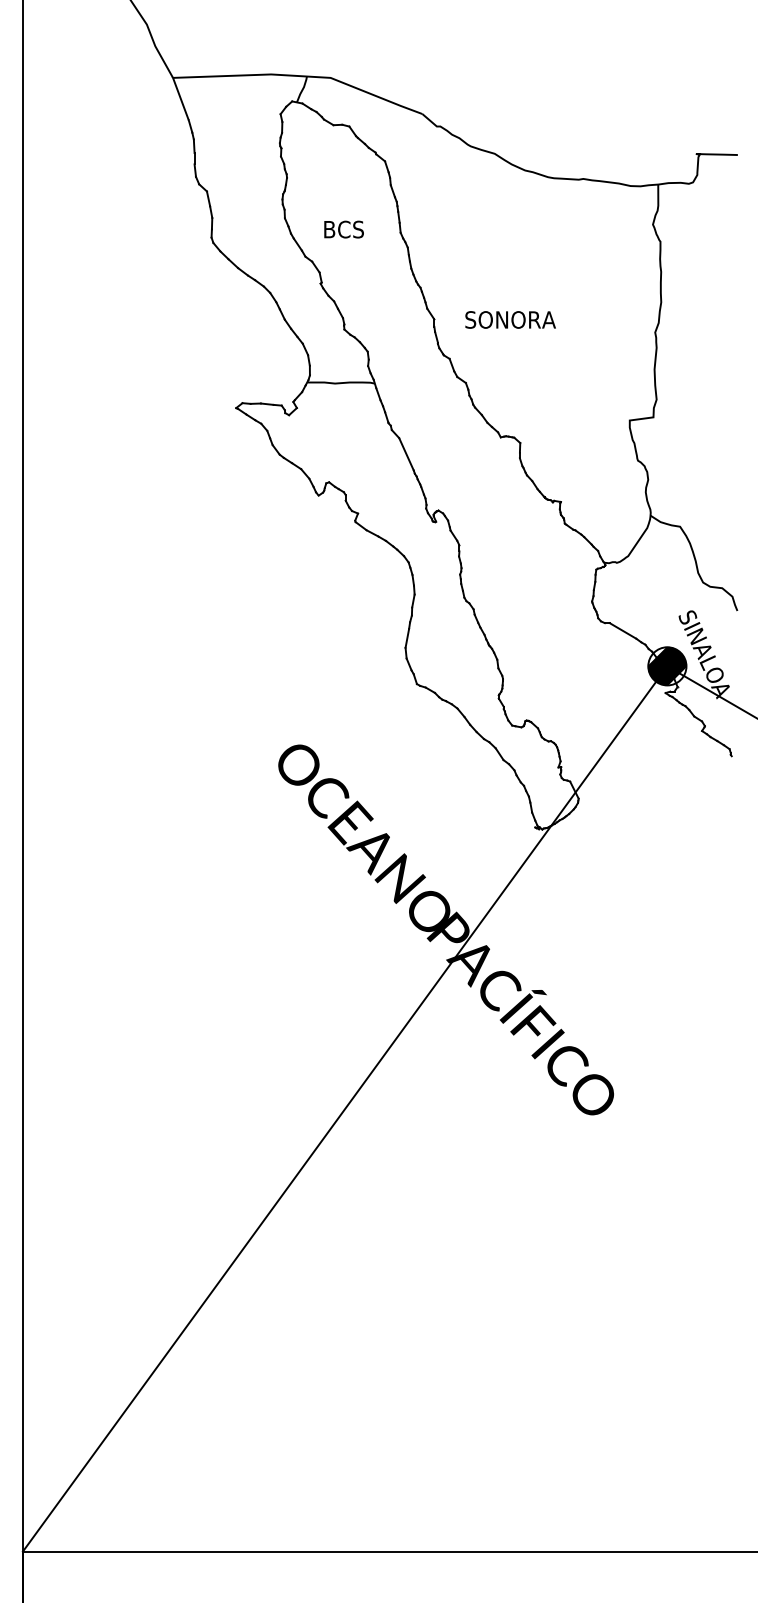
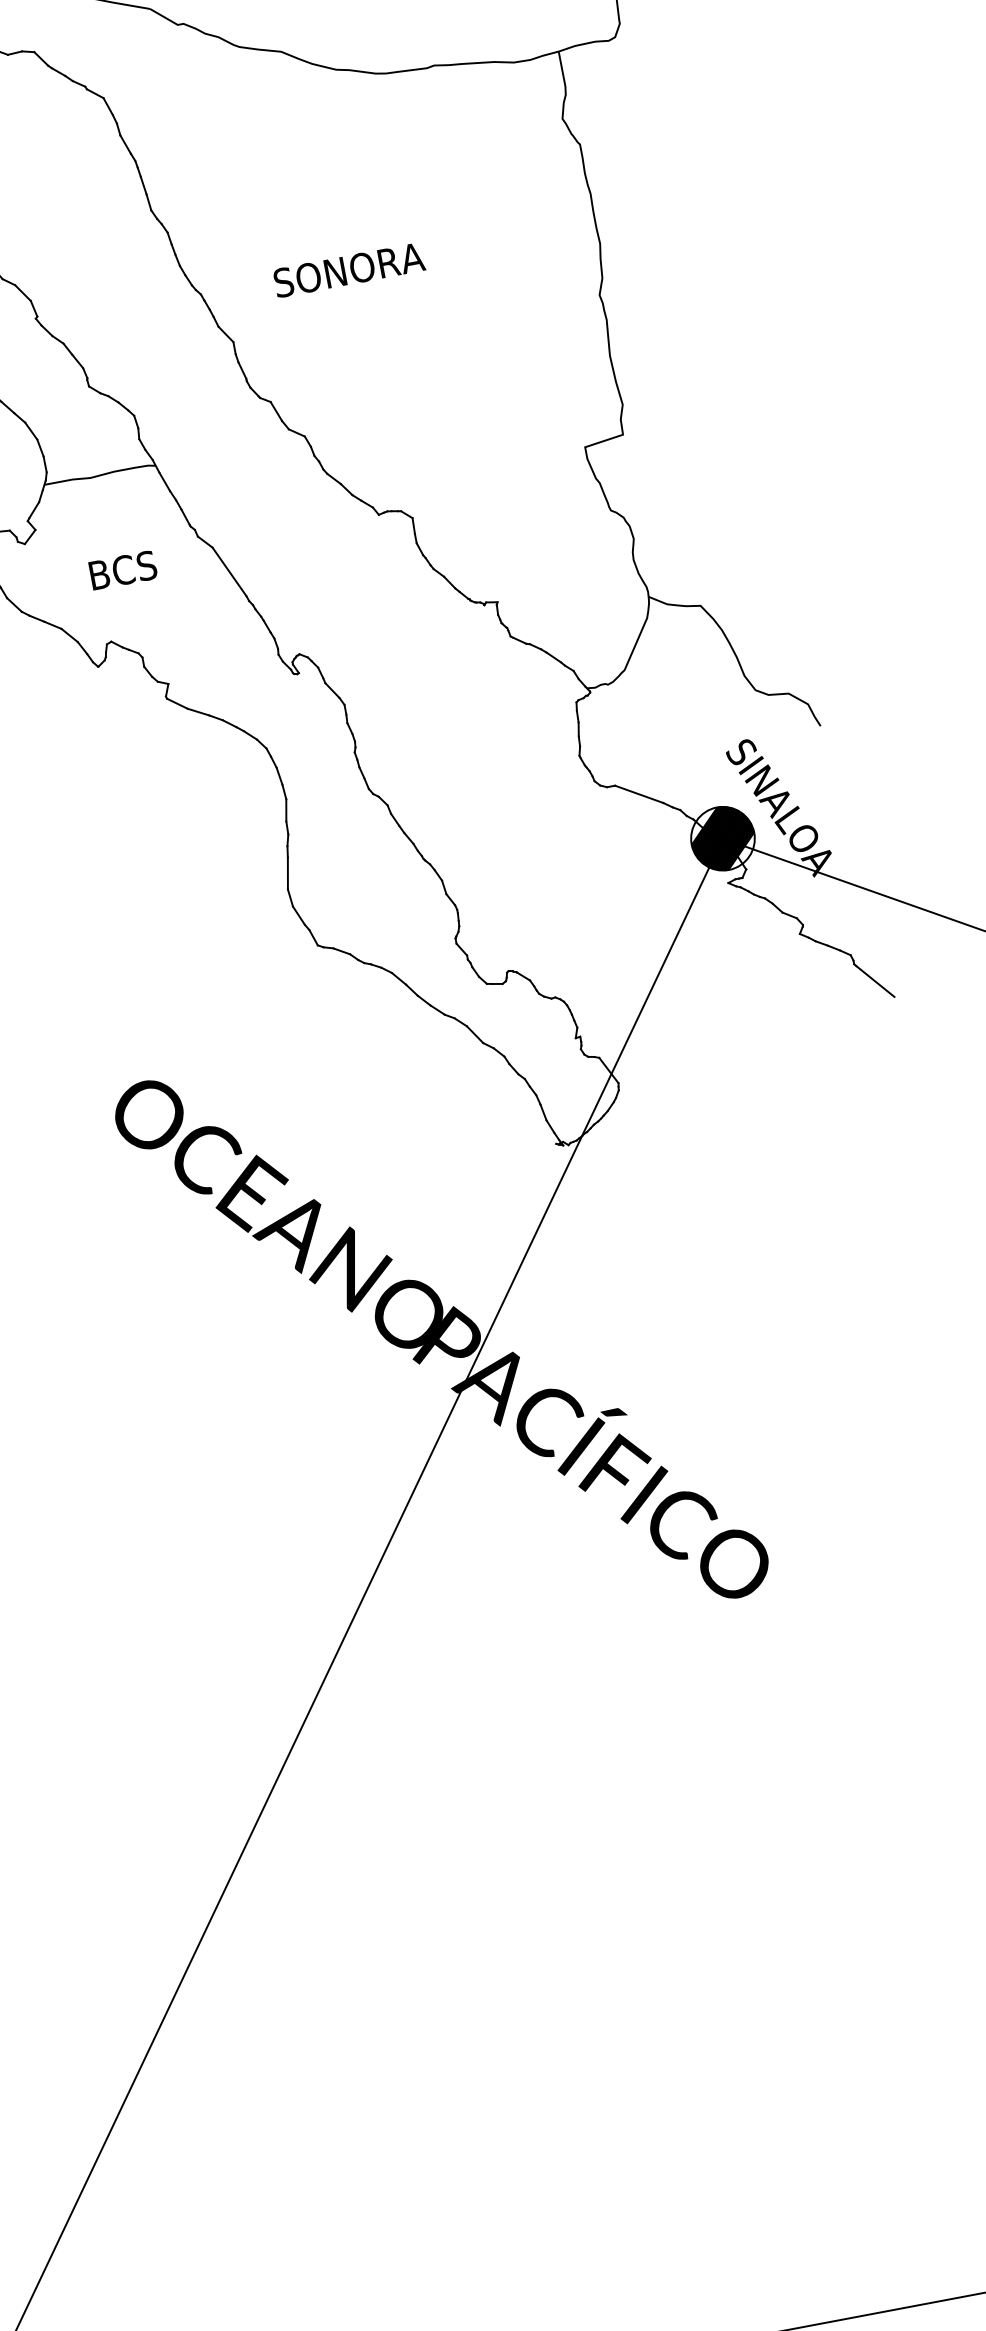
text: (343, 229) -> (122, 570), moved
text: (510, 319) -> (348, 269), moved
line: (740, 767) -> (874, 981), added

